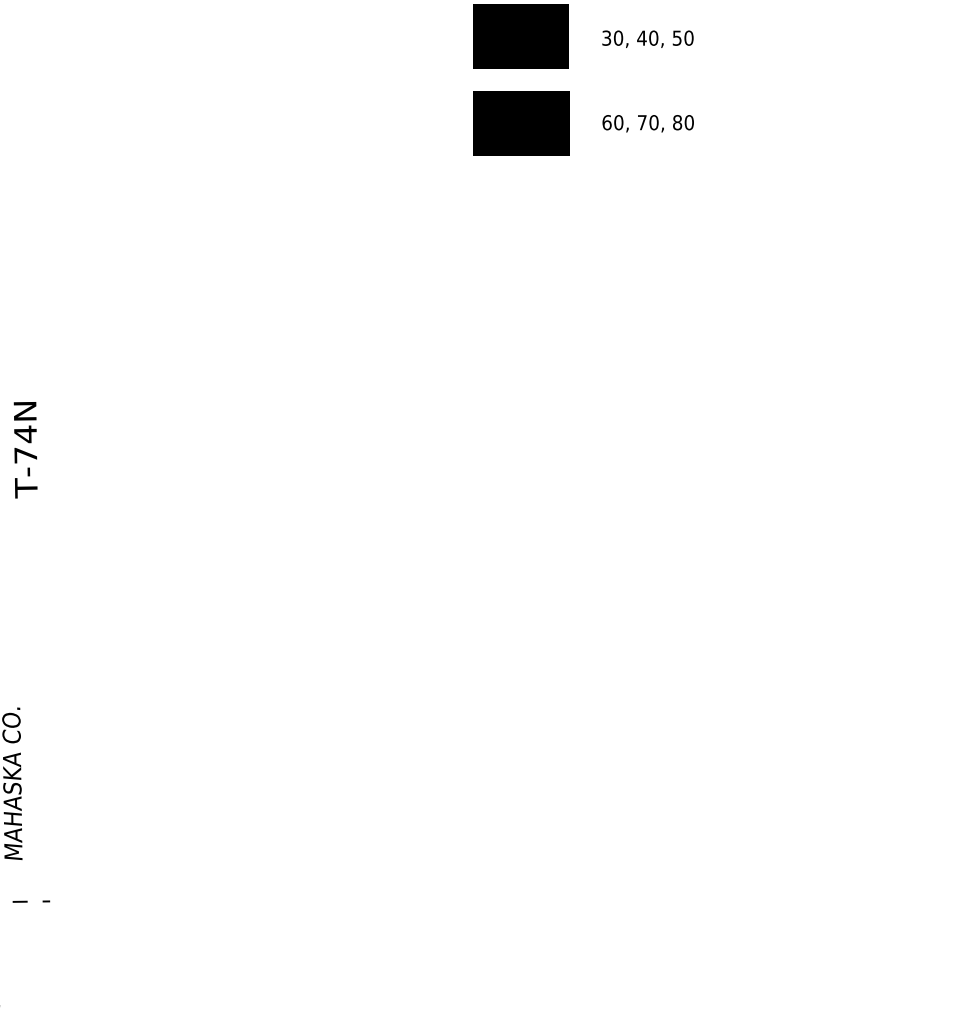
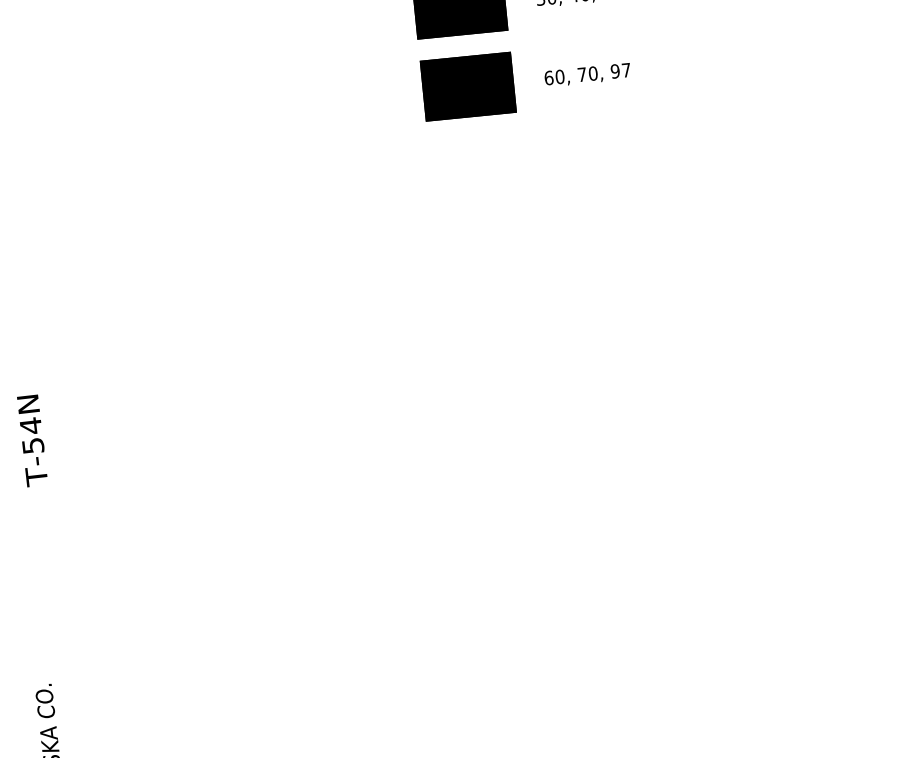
text: (683, 122) -> (620, 70), 80 -> 97
text: (25, 455) -> (32, 445), T-74N -> T-54N

